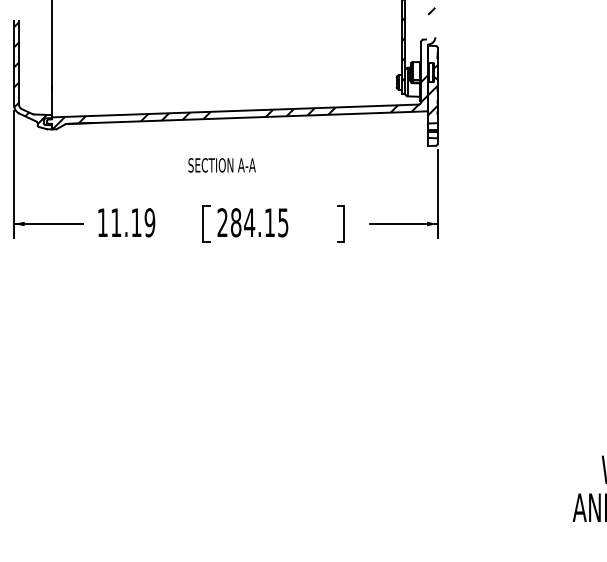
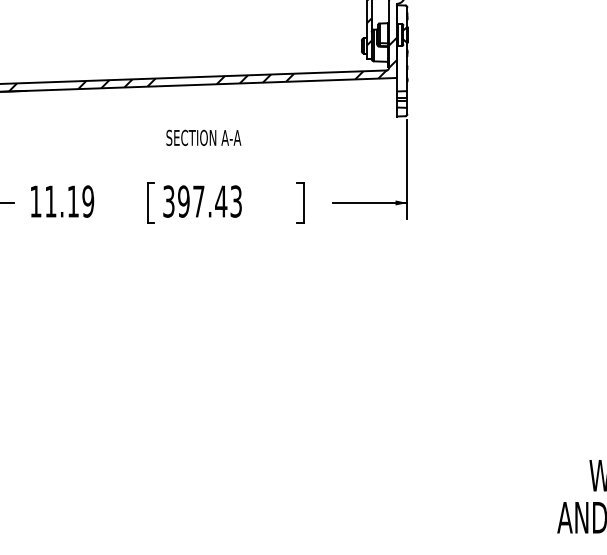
hatch: (432, 100) -> (401, 65), removed
text: (221, 165) -> (203, 138), moved
text: (252, 222) -> (201, 201), 284.15 -> 397.43

